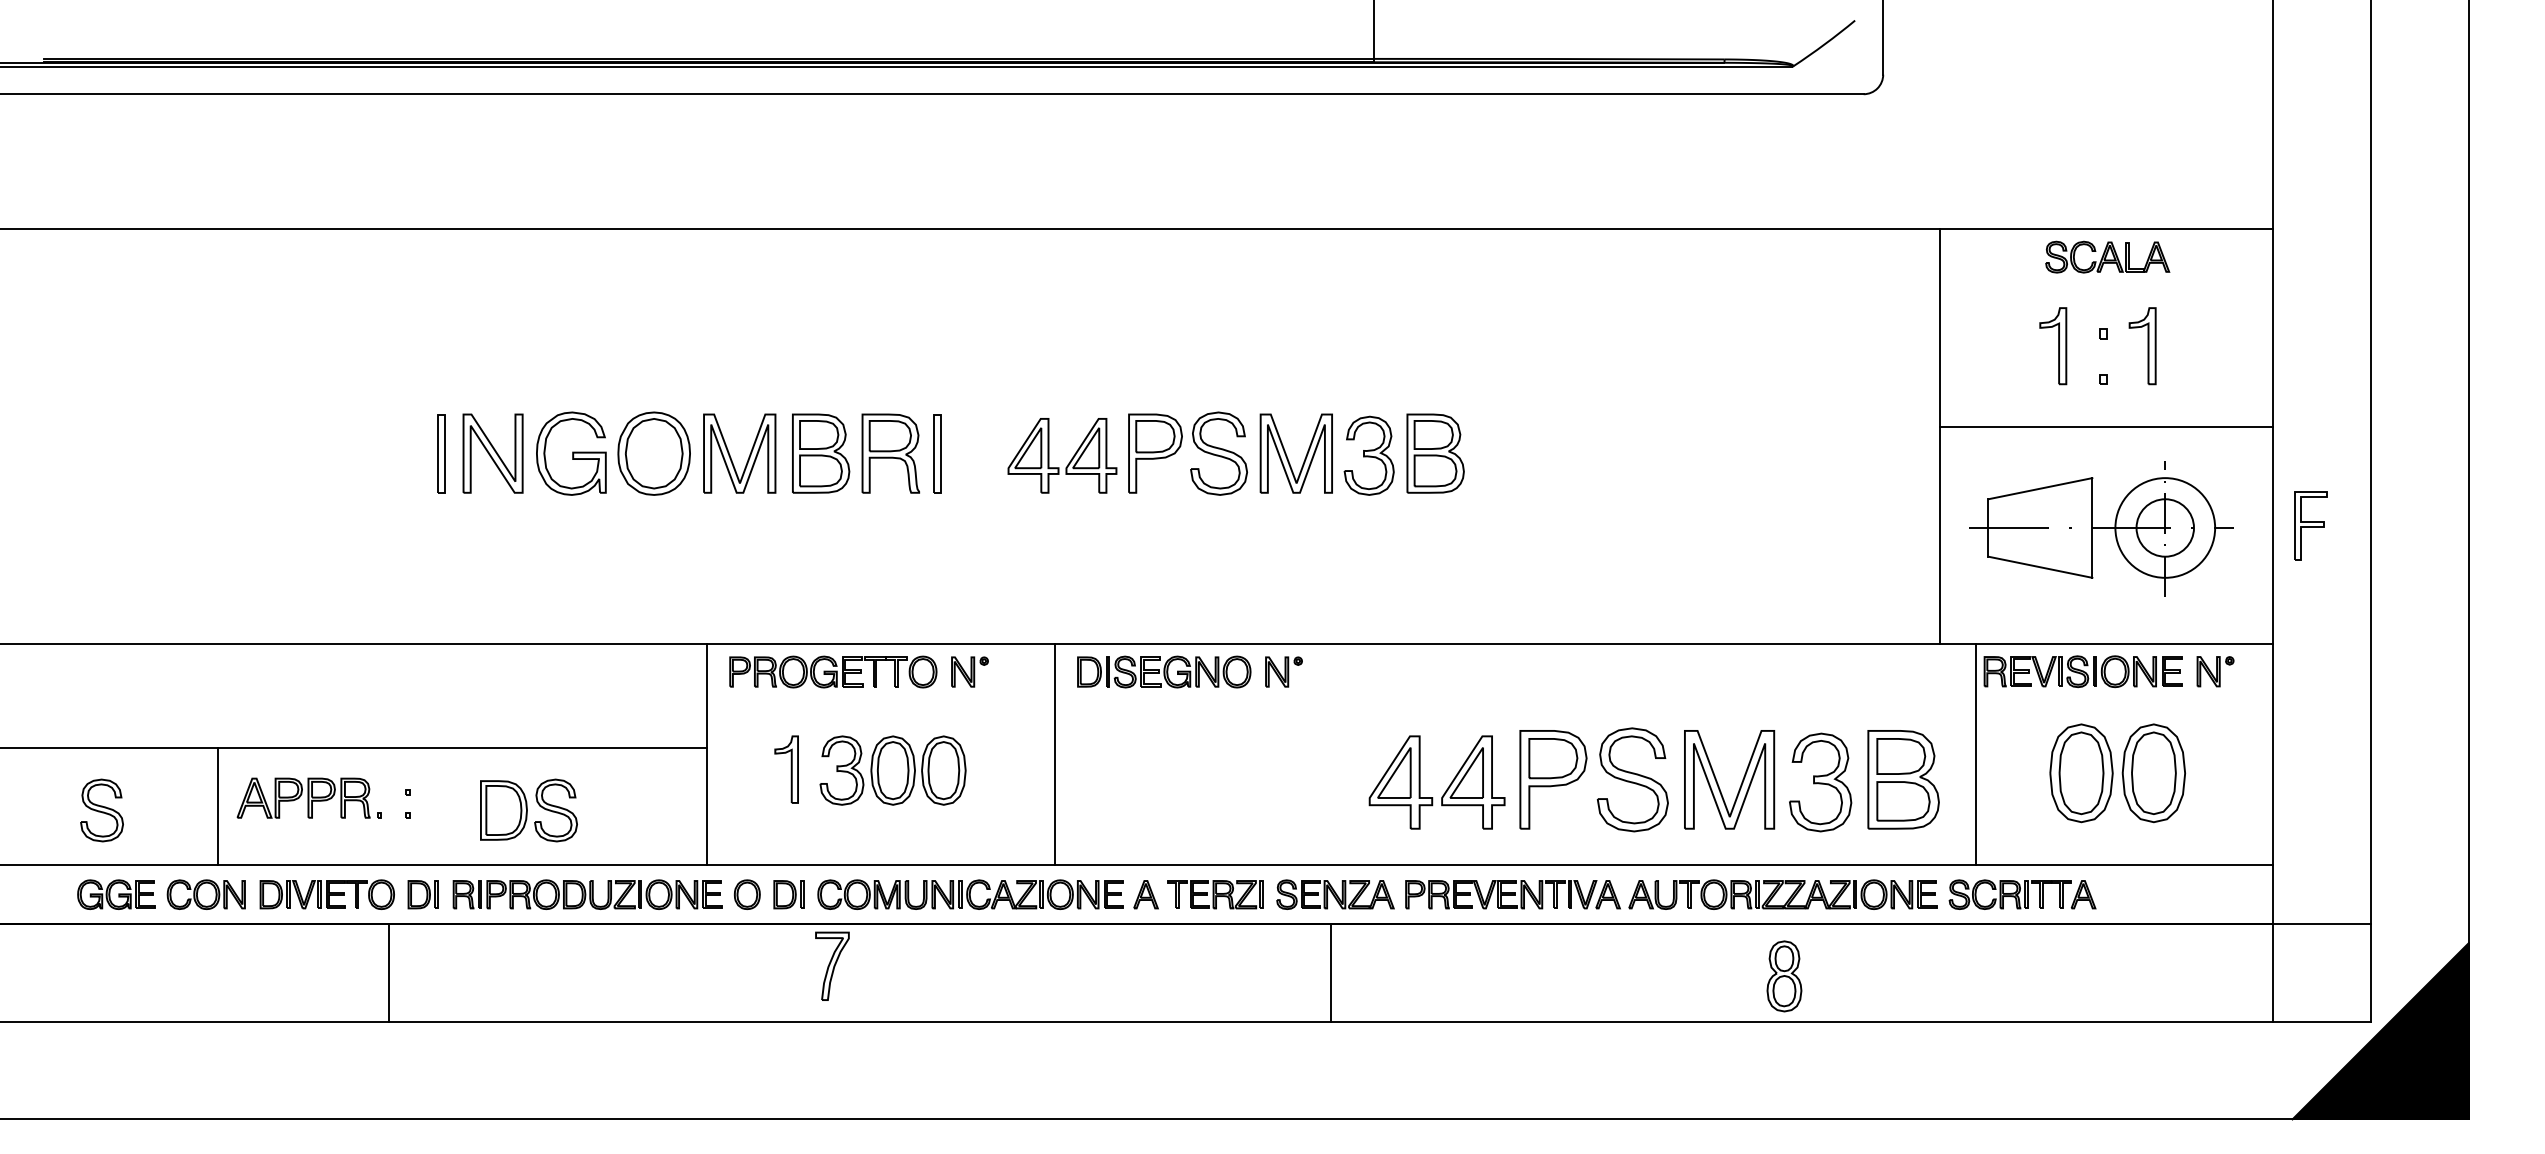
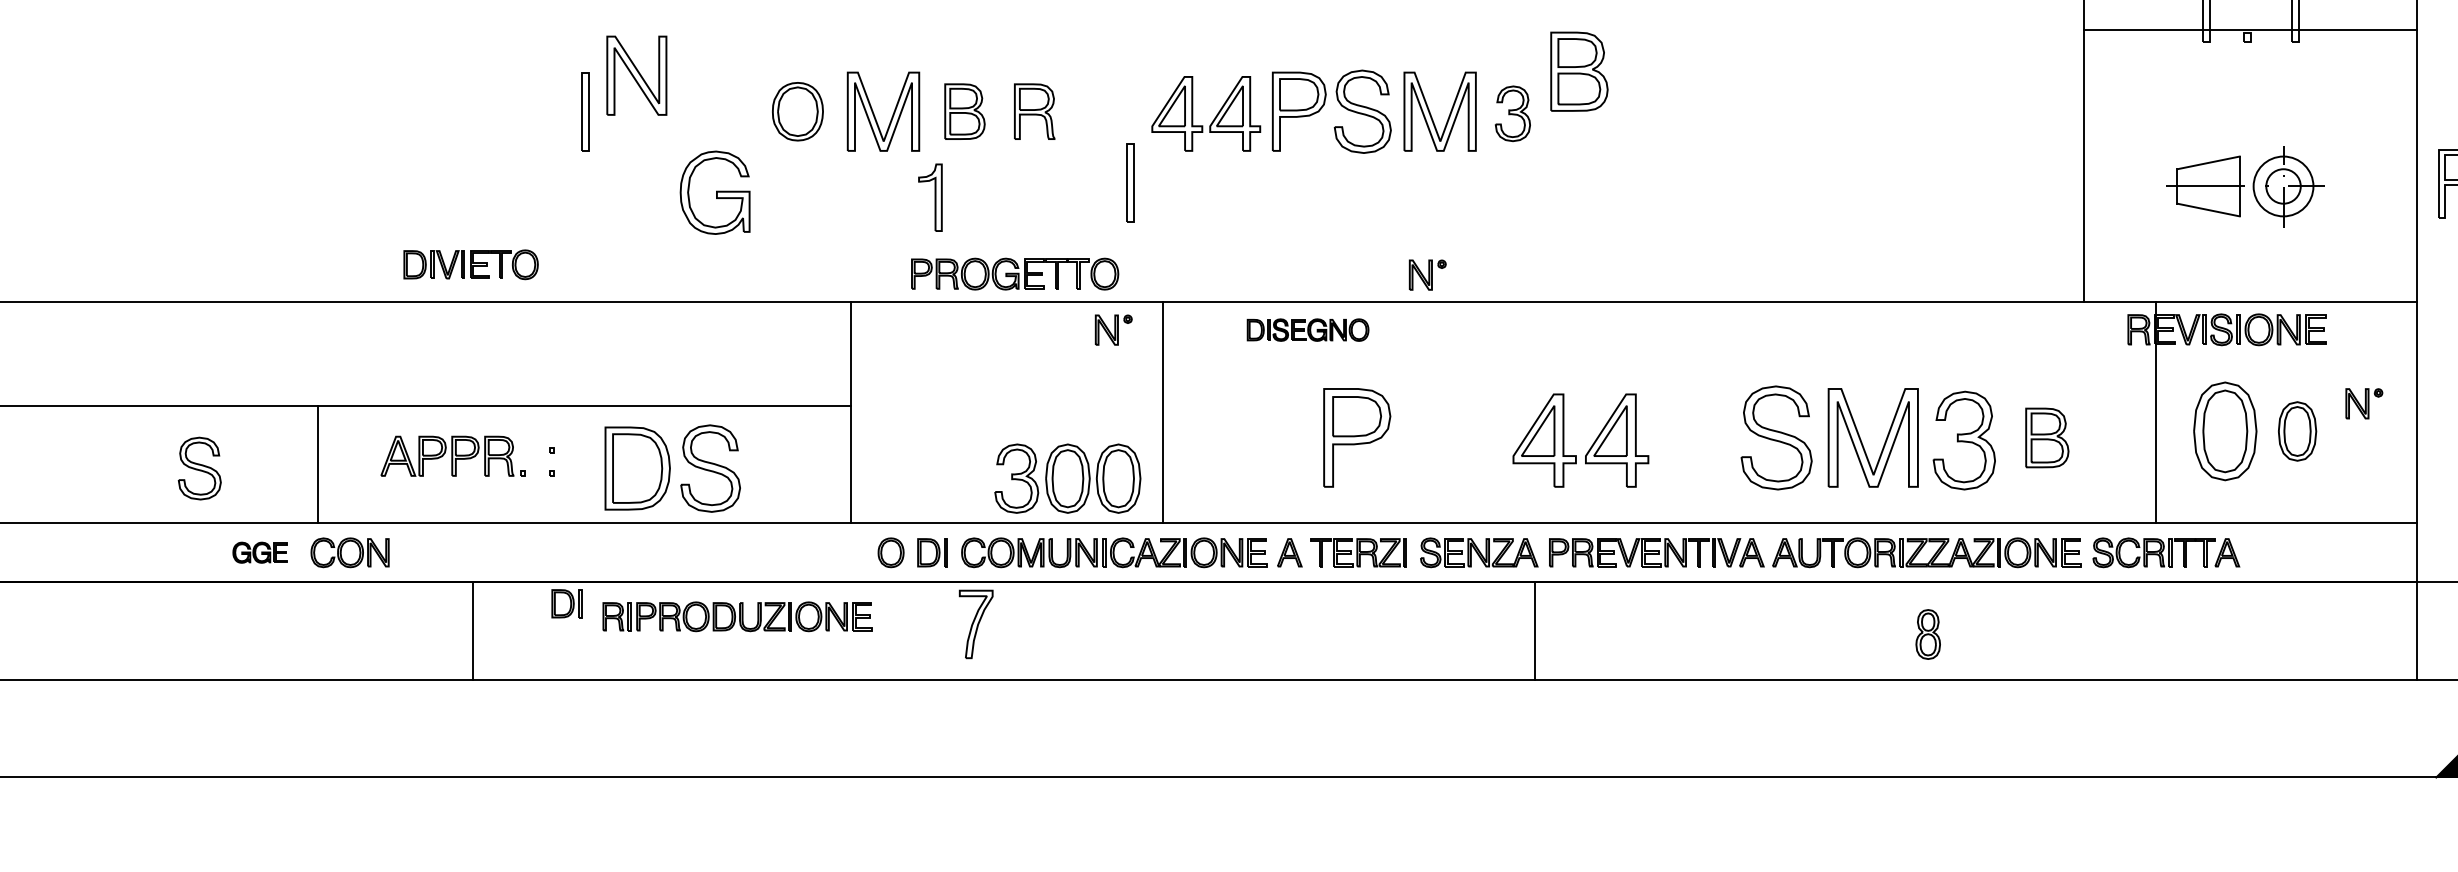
line: (2106, 426) -> (2250, 29), moved
part: (492, 453) -> (636, 75), moved
part: (571, 453) -> (715, 192), moved
part: (653, 453) -> (797, 111), size x0.7
part: (821, 453) -> (965, 111), size x0.7
part: (890, 453) -> (1034, 111), size x0.7
part: (937, 453) -> (1131, 182), moved
part: (1435, 453) -> (1579, 71), moved
part: (1368, 455) -> (1512, 113), size x0.7
part: (2101, 528) -> (2245, 186), size x0.6
part: (833, 671) -> (1015, 273), moved
part: (1164, 671) -> (1308, 329), size x0.7
part: (1283, 671) -> (1427, 274), moved
part: (2215, 671) -> (2364, 403), moved
line: (1055, 754) -> (1163, 412), moved
line: (1975, 754) -> (2156, 412), moved
part: (786, 769) -> (930, 197), moved
part: (892, 770) -> (1067, 478), moved
part: (2153, 773) -> (2297, 431), size x0.6
part: (1553, 779) -> (1357, 437), moved
part: (1903, 779) -> (2047, 437), size x0.6
line: (218, 806) -> (318, 464), moved
part: (101, 810) -> (199, 468), moved
part: (528, 810) -> (672, 468), size x1.4
part: (116, 894) -> (260, 552), size x0.7
part: (326, 894) -> (470, 264), moved
part: (422, 894) -> (566, 603), moved
part: (587, 894) -> (737, 616), moved
line: (389, 972) -> (473, 630), moved
line: (1331, 972) -> (1535, 630), moved
part: (1784, 976) -> (1928, 634), size x0.7

